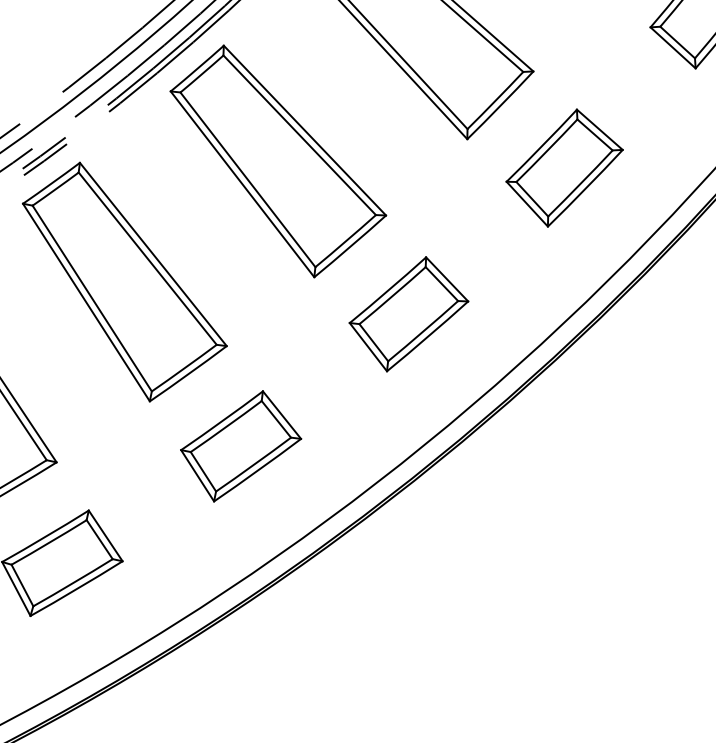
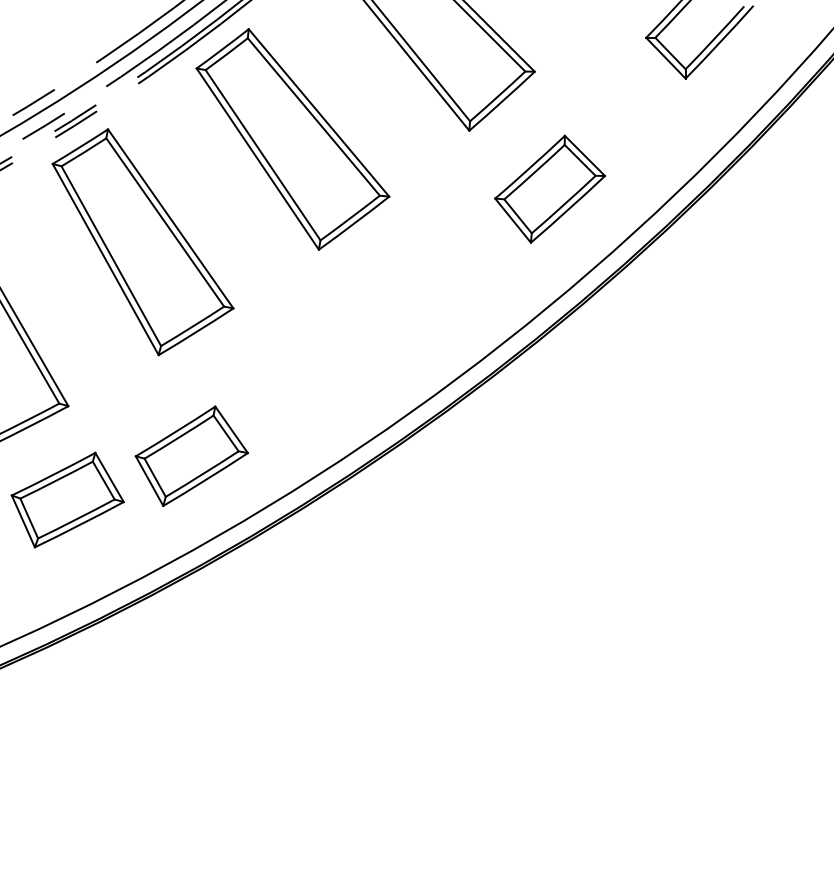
part: (564, 167) -> (549, 188), moved
part: (408, 313) -> (404, 289), removed
part: (240, 445) -> (191, 455), moved

